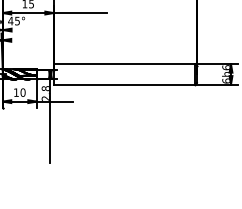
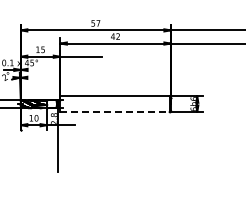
line: (123, 85) -> (114, 112), solid -> dashed

